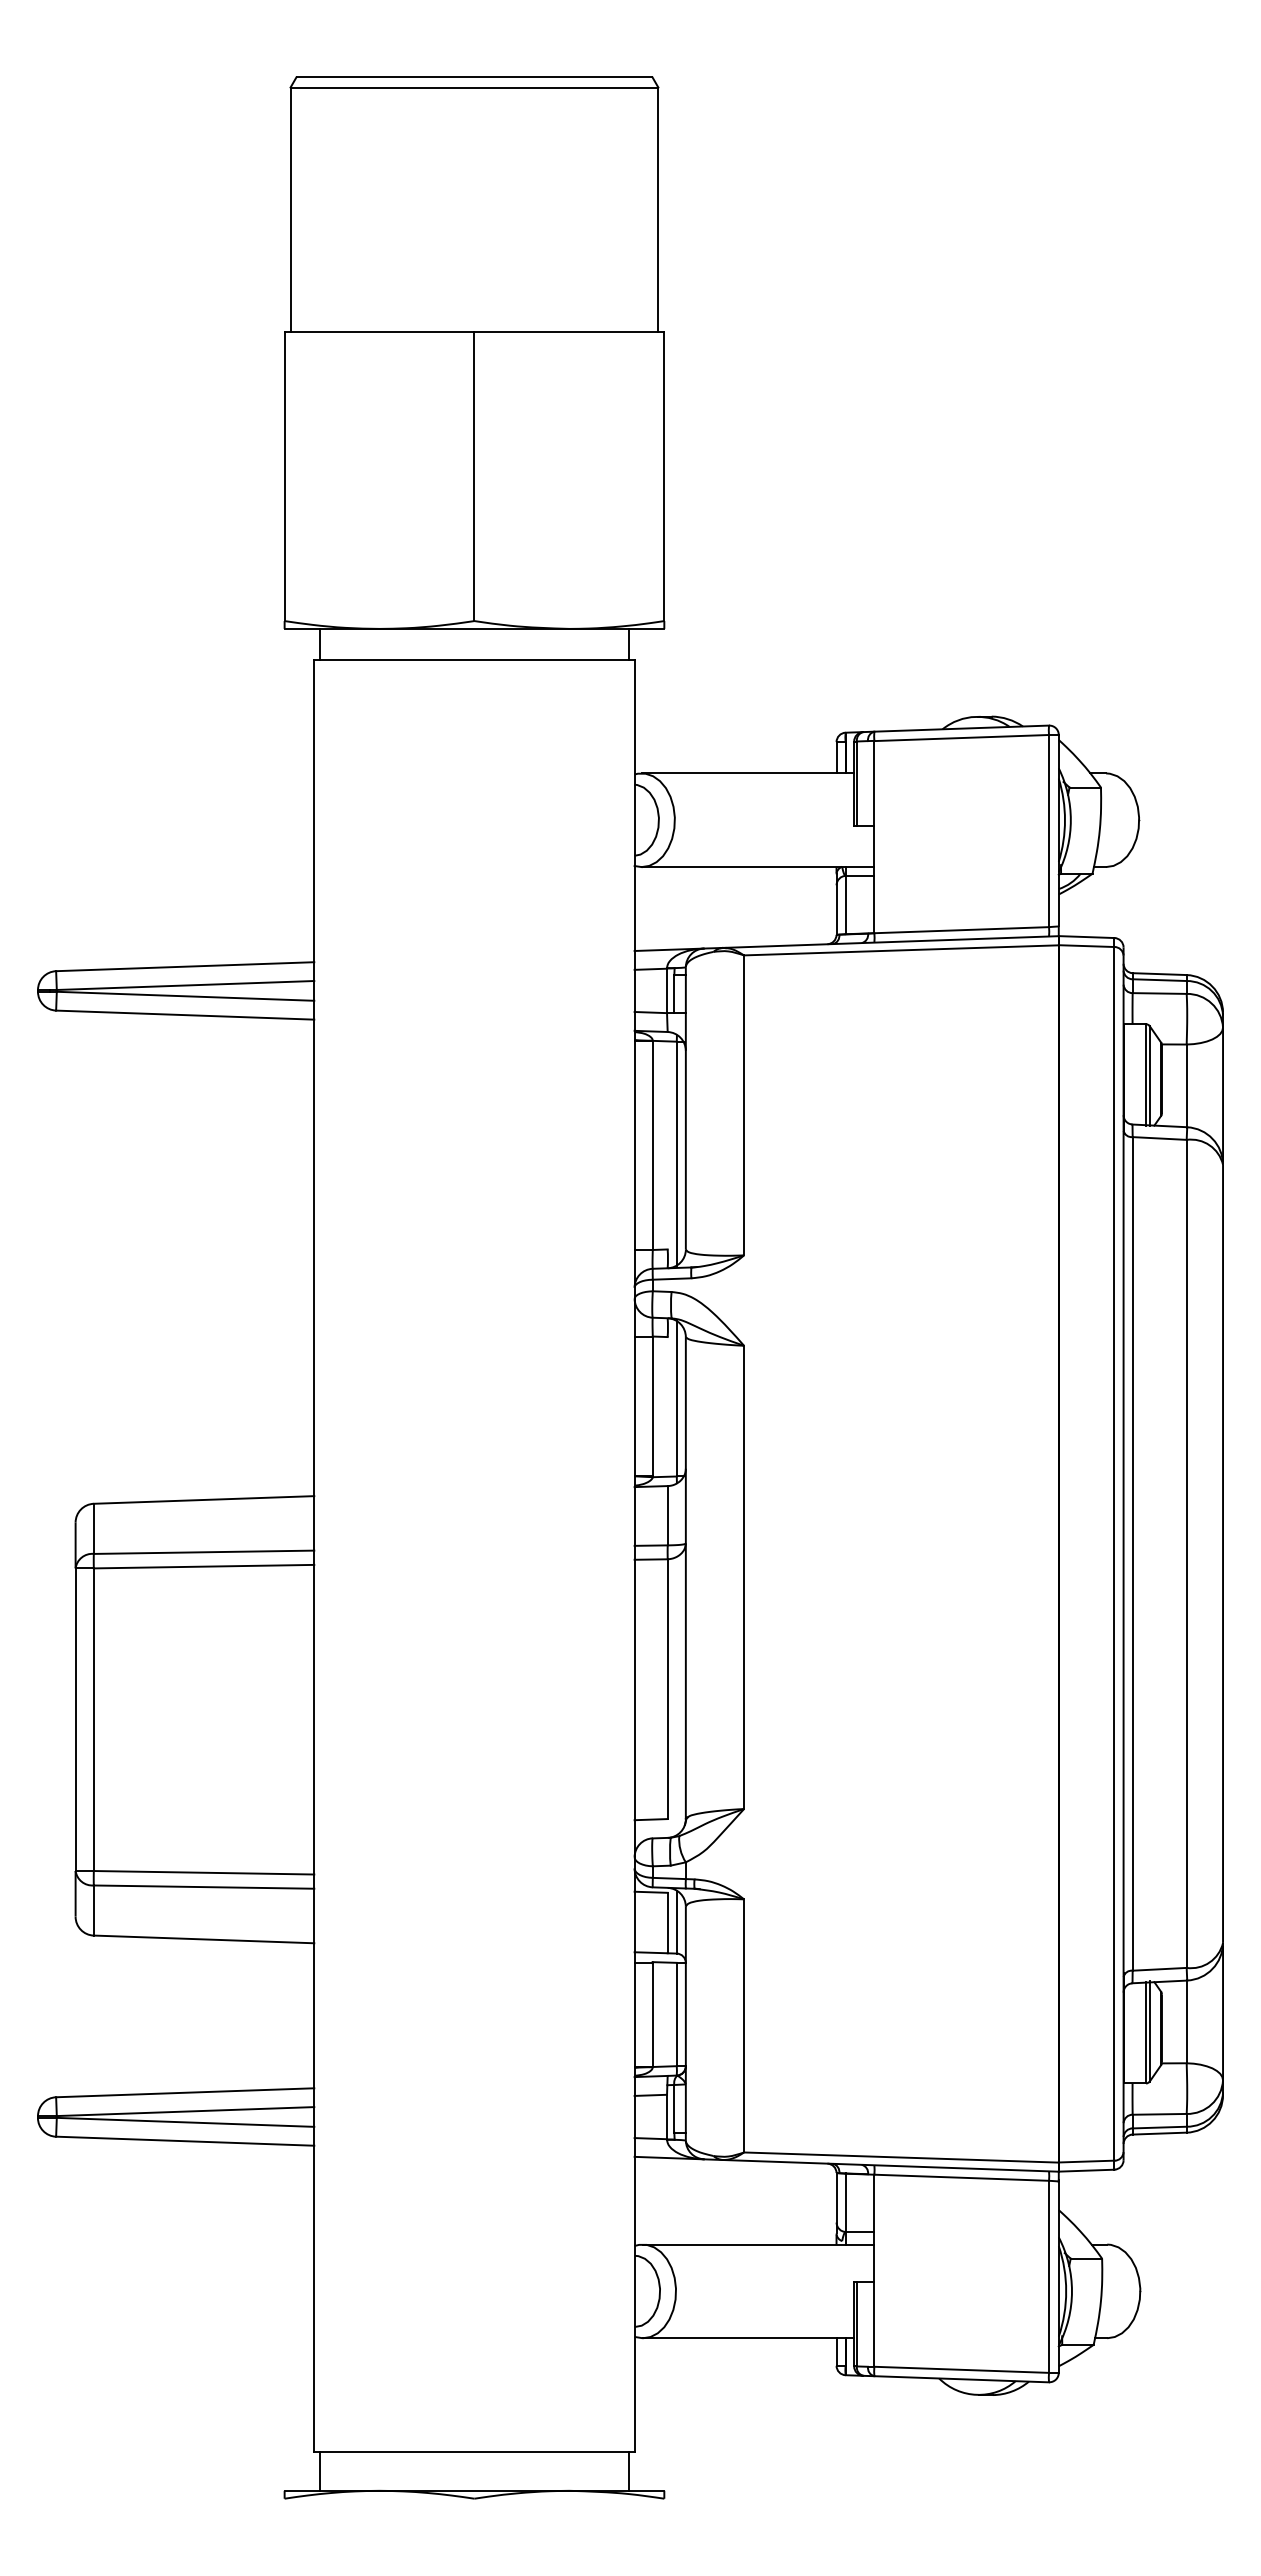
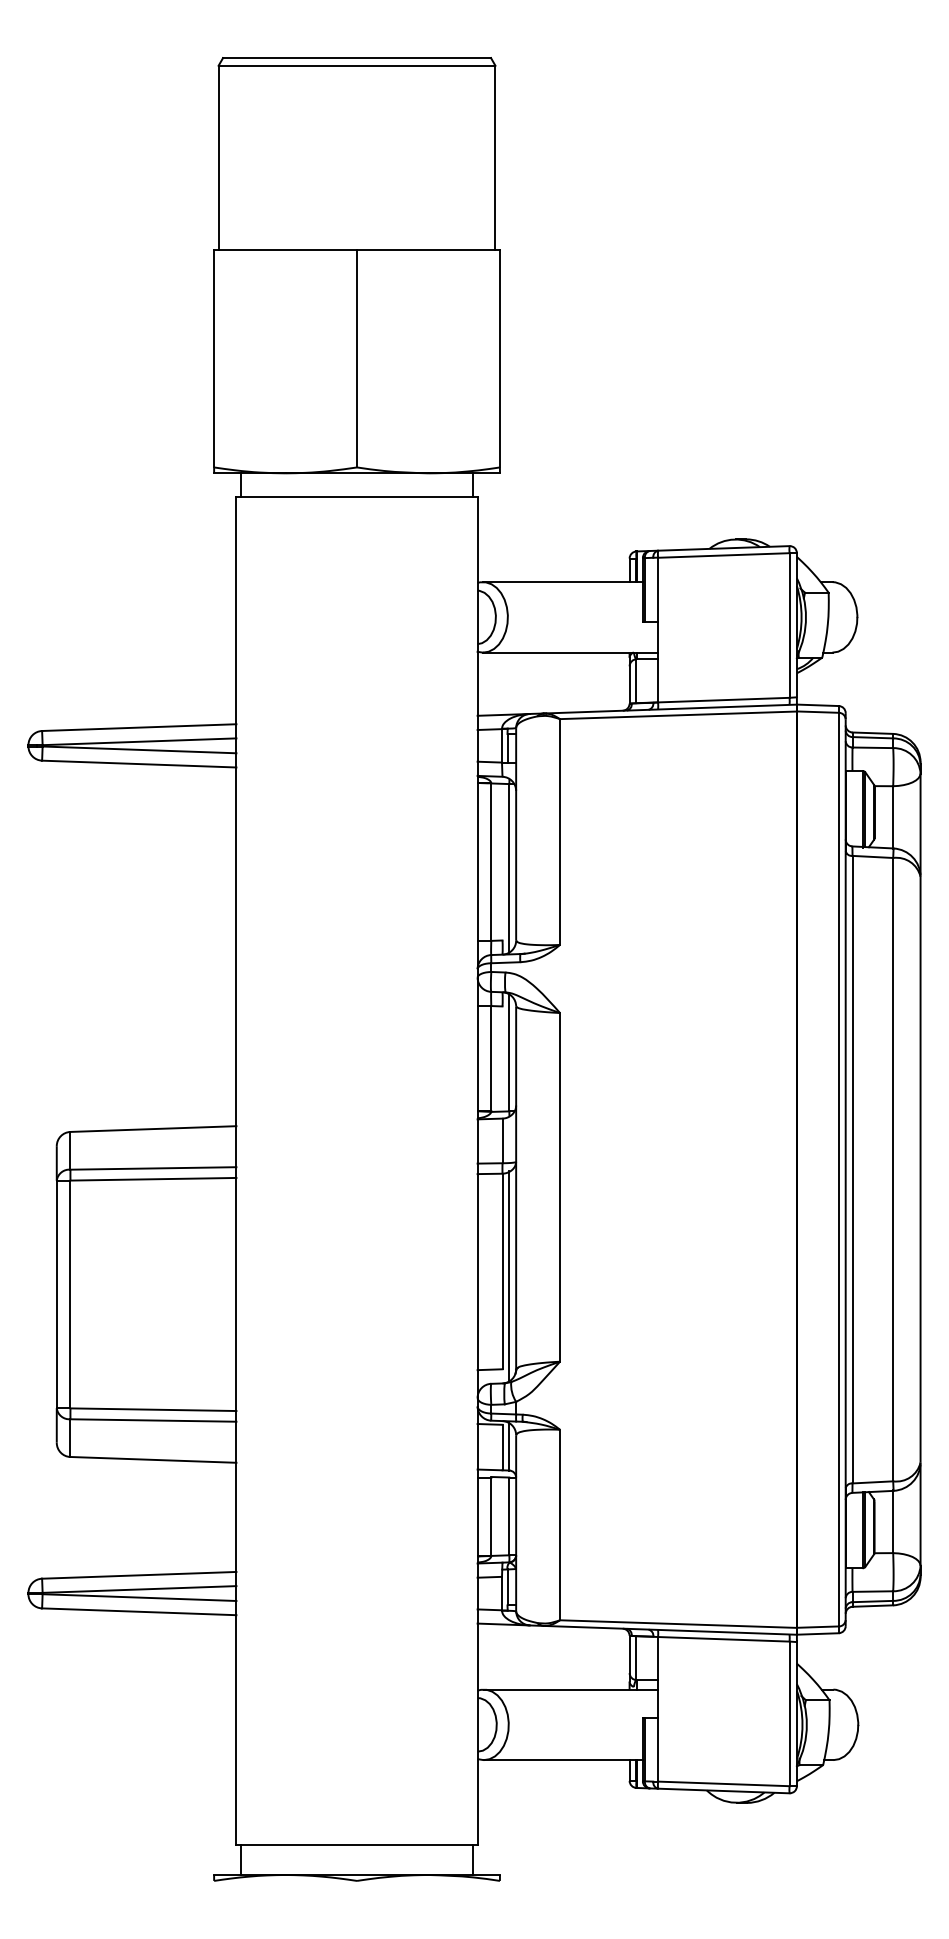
line: (676, 1695) -> (509, 1276), added

